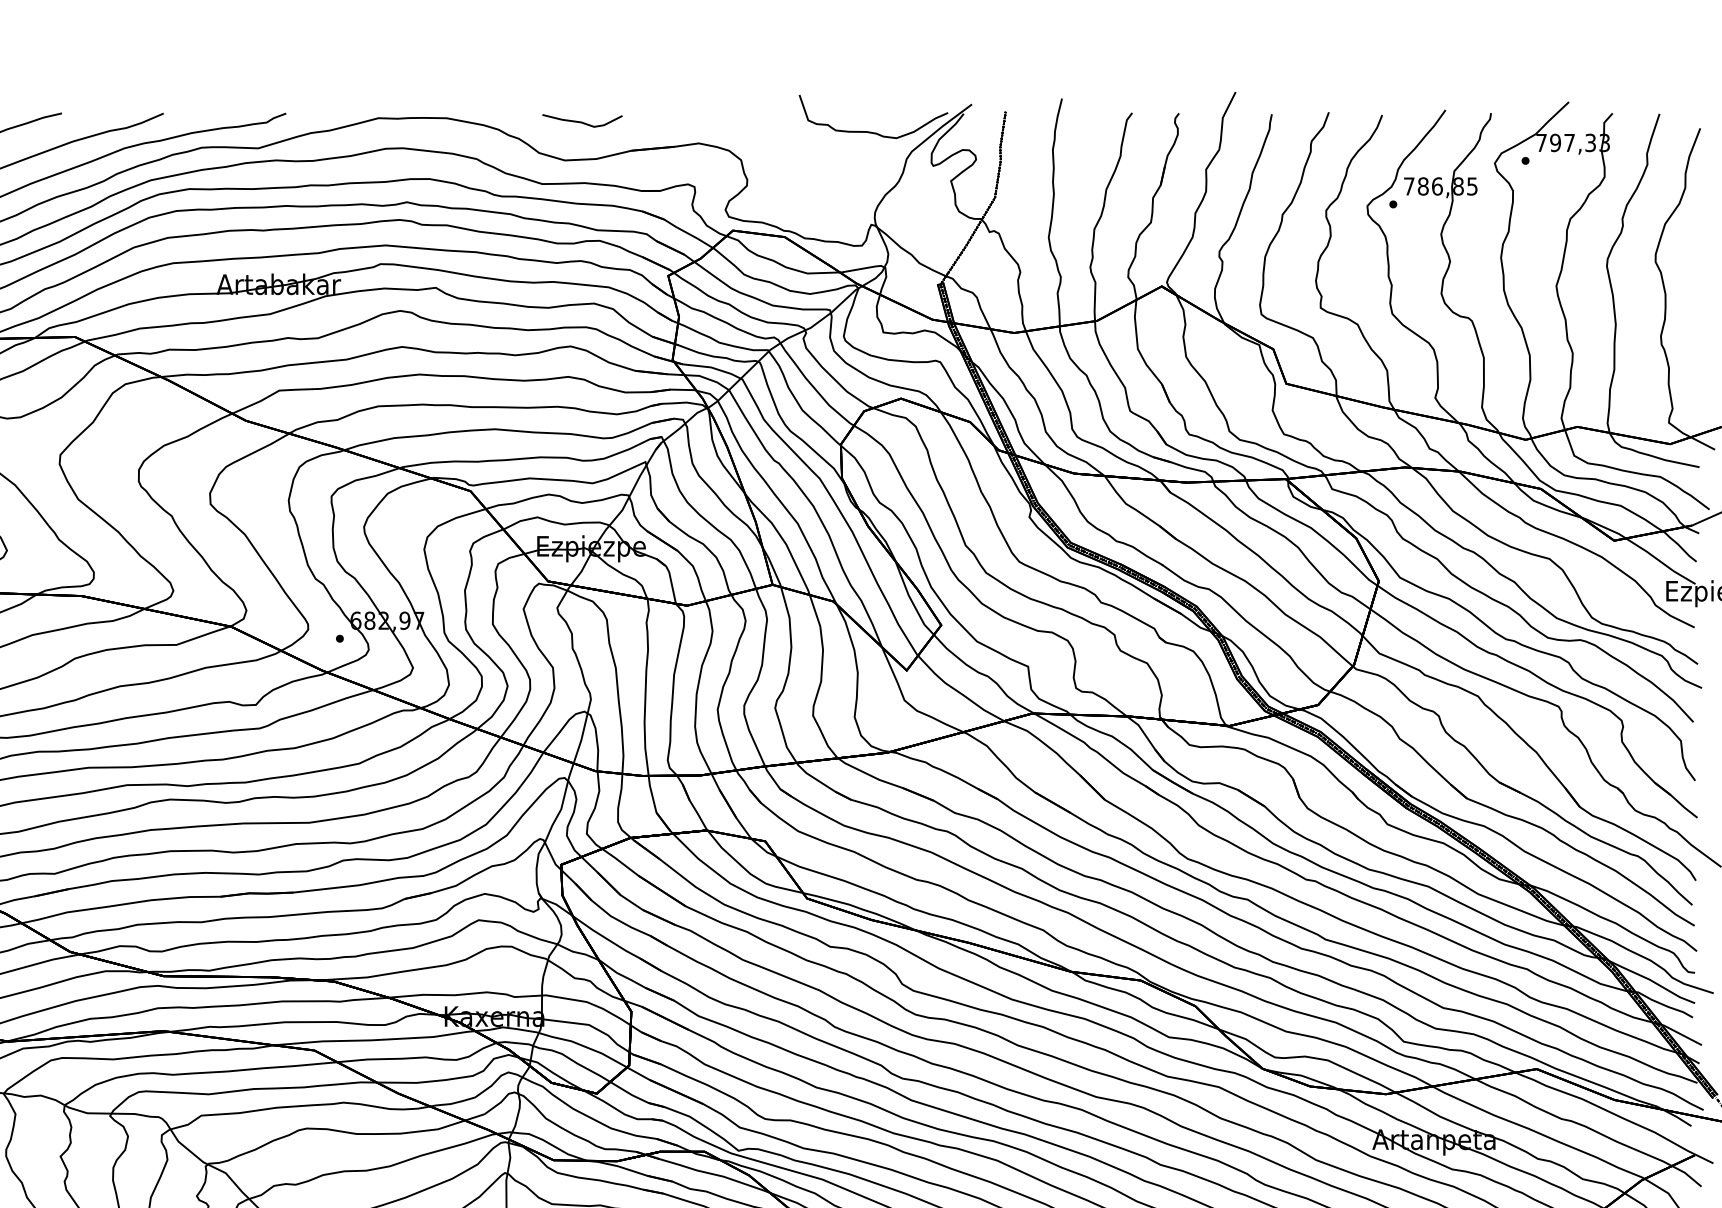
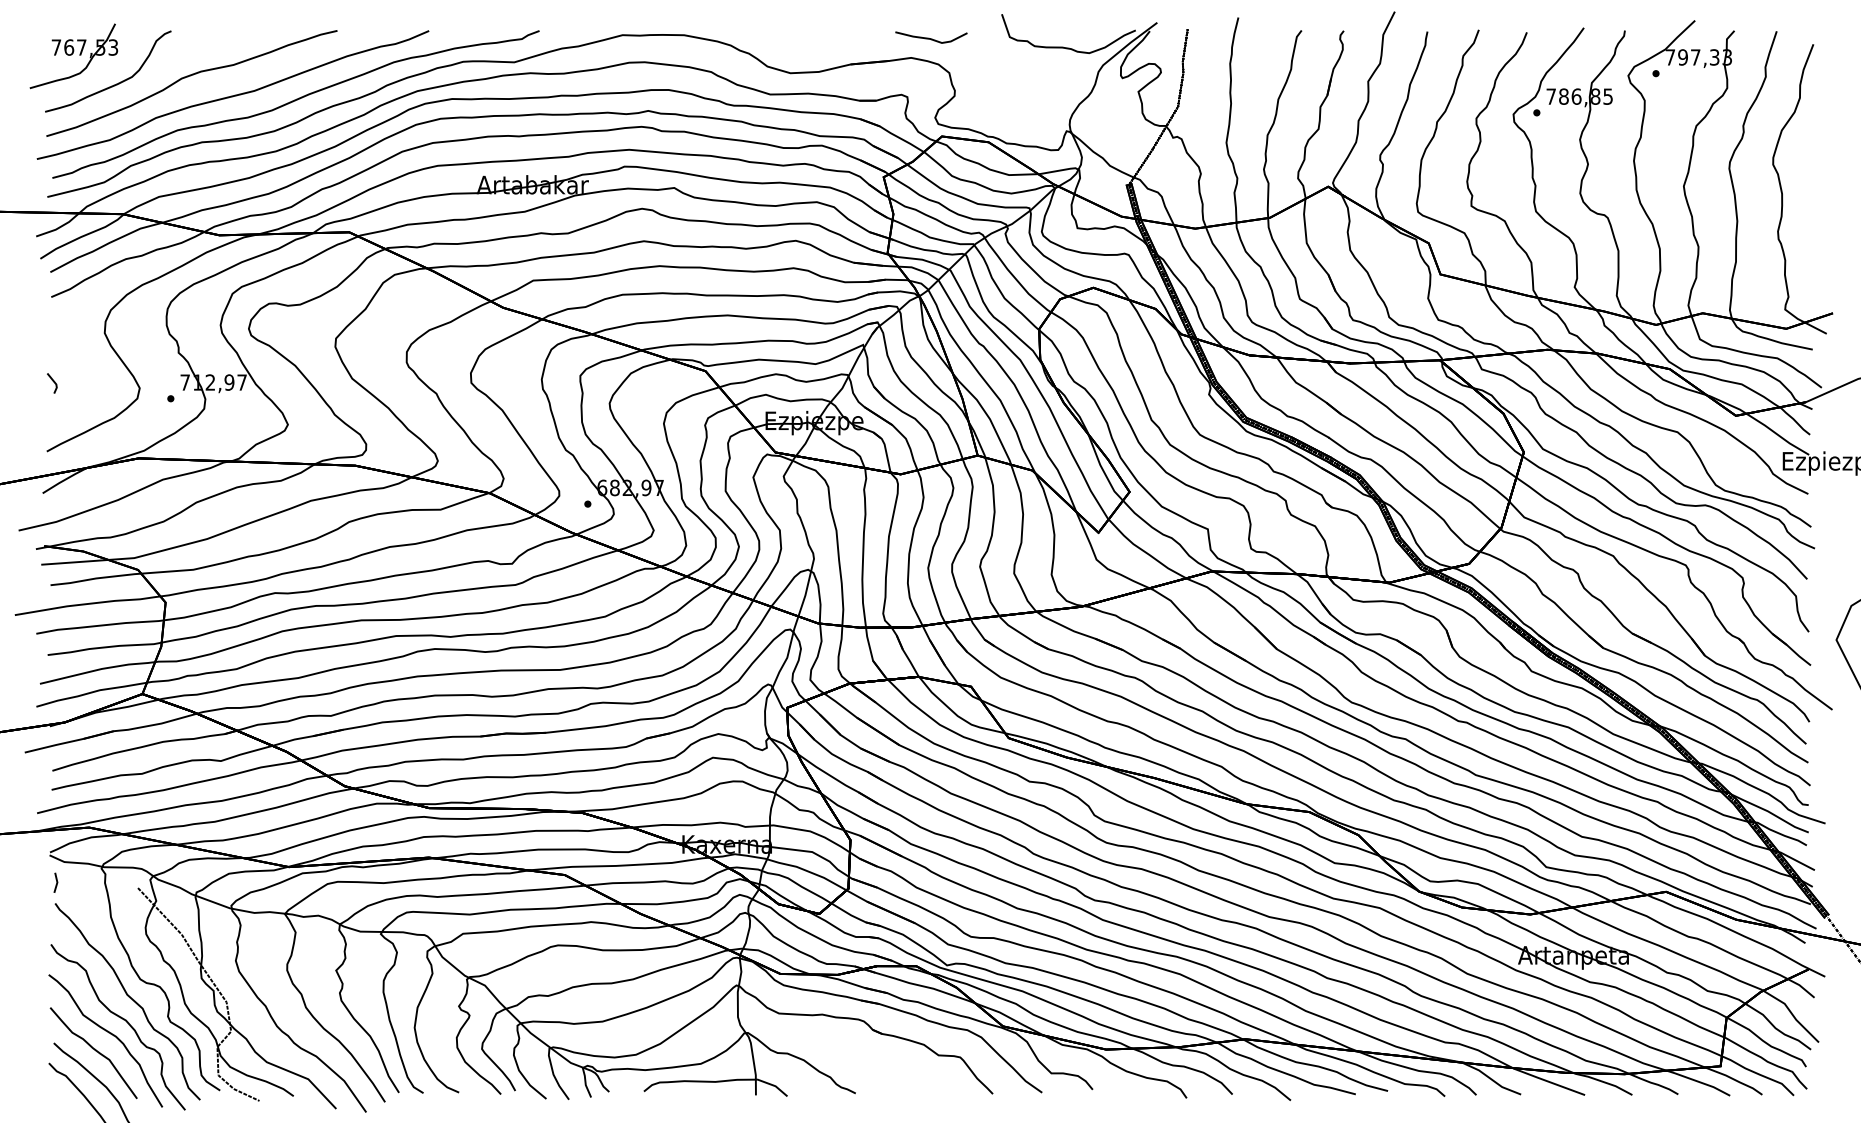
curve: (582, 121) -> (931, 38), moved

